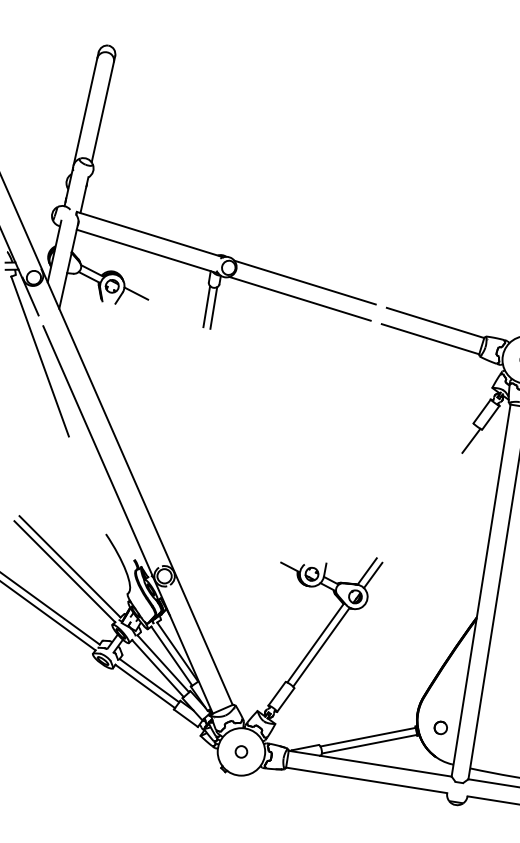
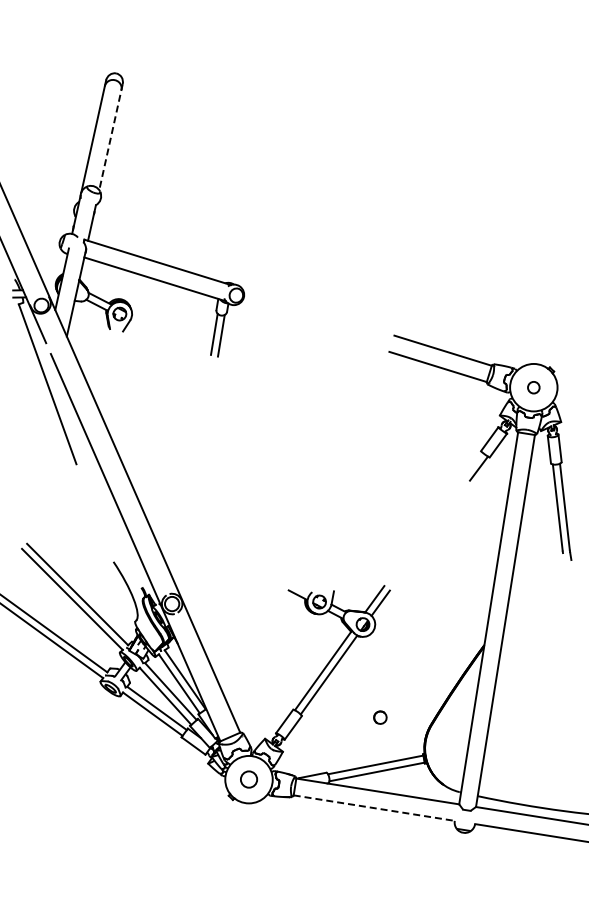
line: (102, 109) -> (110, 137), solid -> dashed
line: (304, 282) -> (312, 310), removed
line: (135, 293) -> (143, 321), removed
line: (299, 298) -> (307, 326), removed
part: (440, 727) -> (380, 717), moved
circle: (240, 751) -> (248, 779), size x1.4
line: (366, 780) -> (374, 808), solid -> dashed

